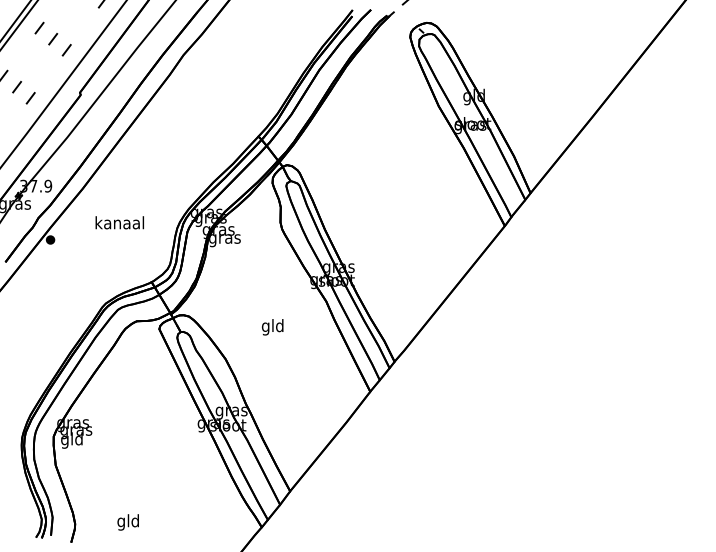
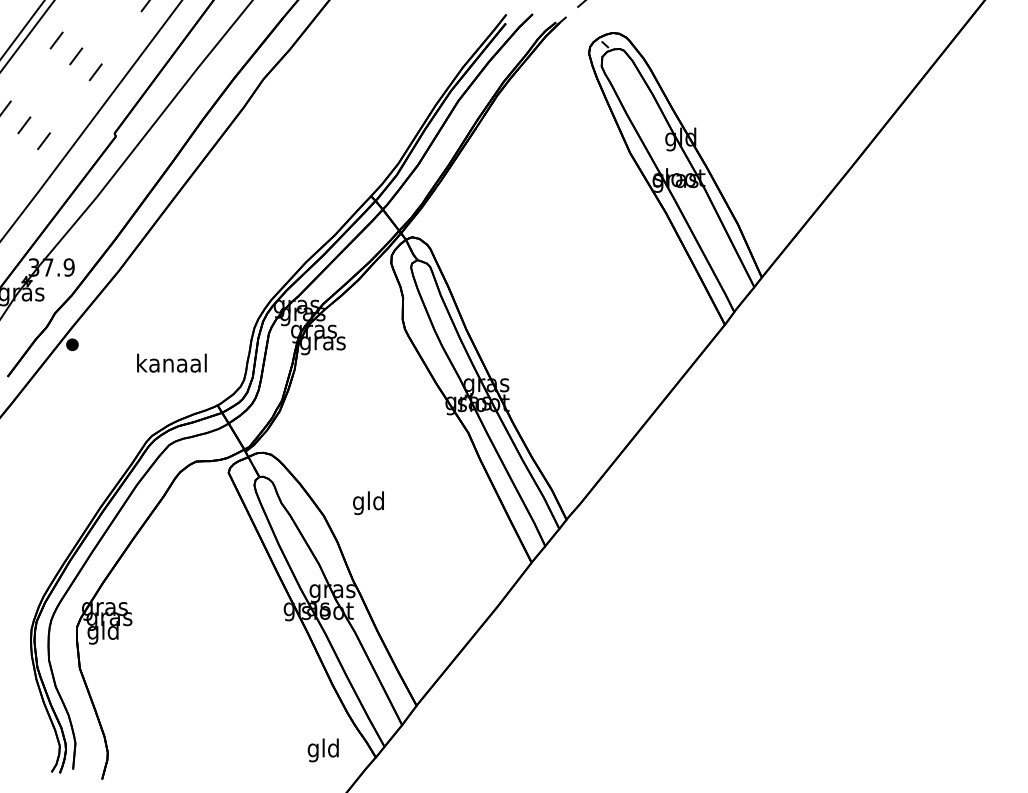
text: (119, 222) -> (171, 362), moved
text: (272, 327) -> (368, 503), moved
text: (127, 522) -> (322, 750), moved

